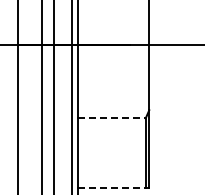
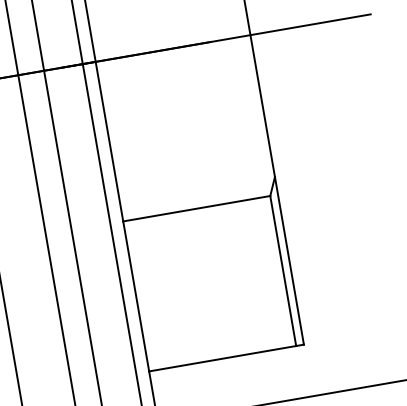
line: (111, 118) -> (196, 208), dashed -> solid
line: (111, 187) -> (222, 358), dashed -> solid

